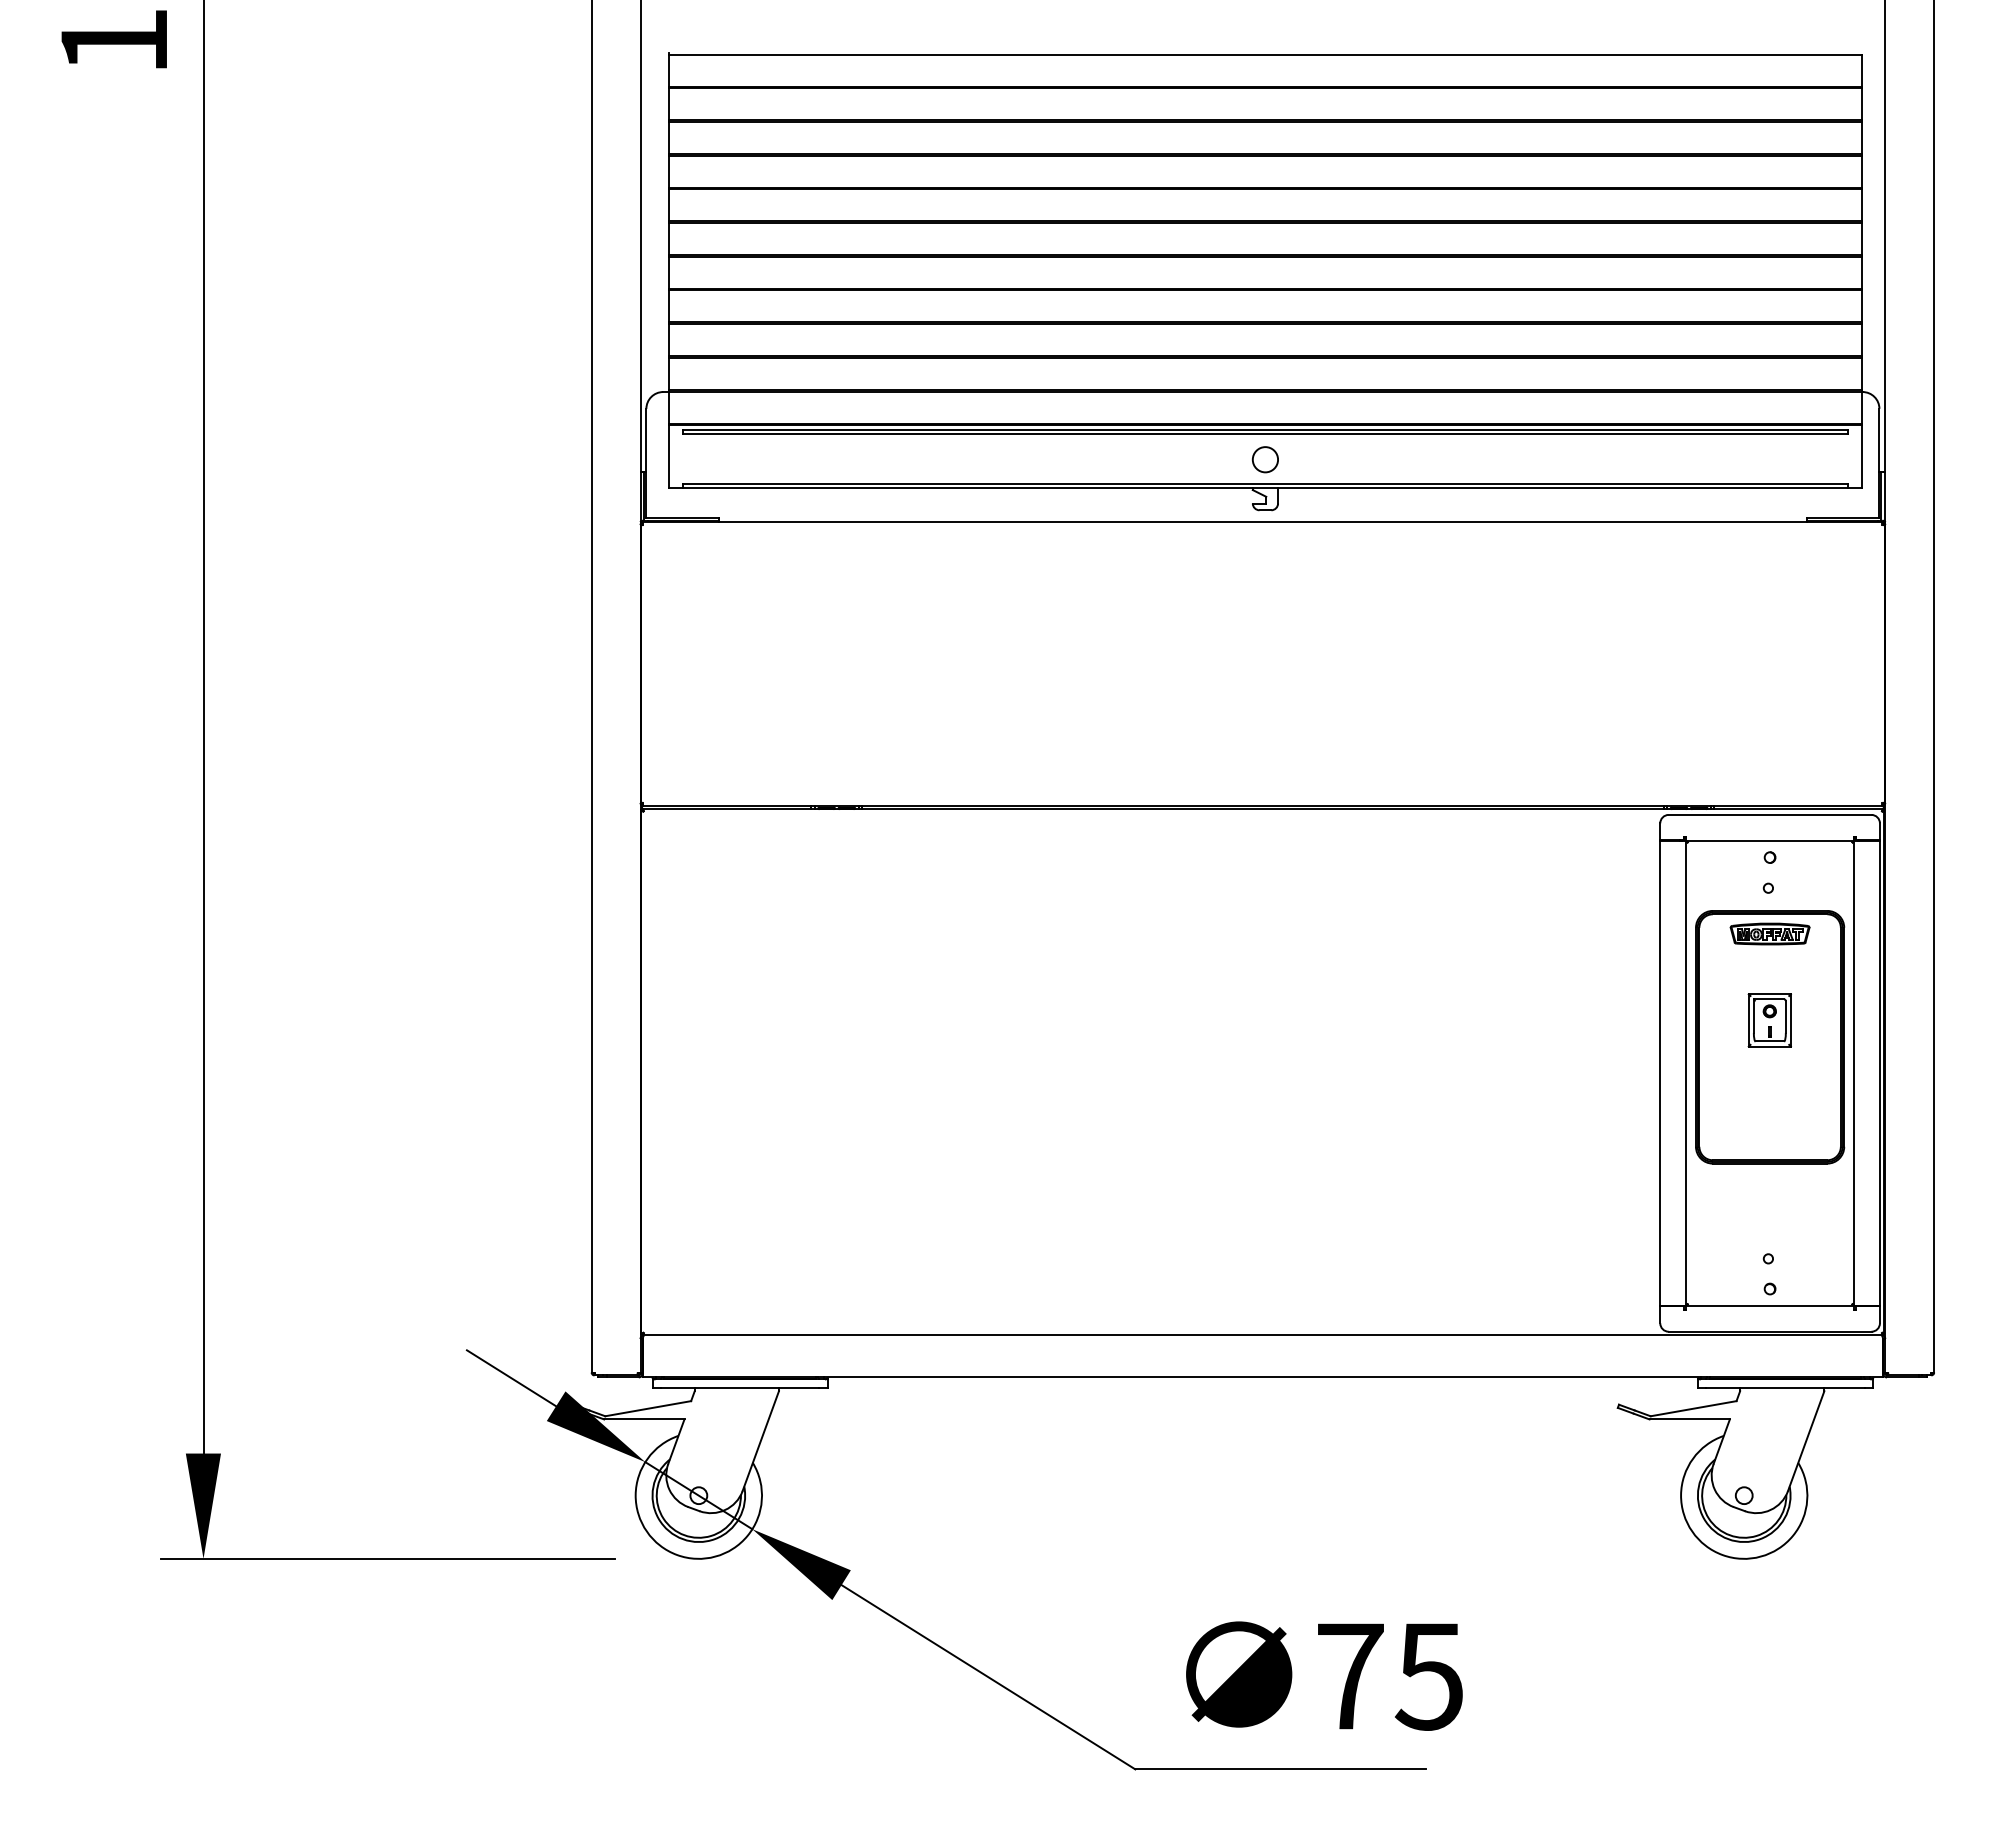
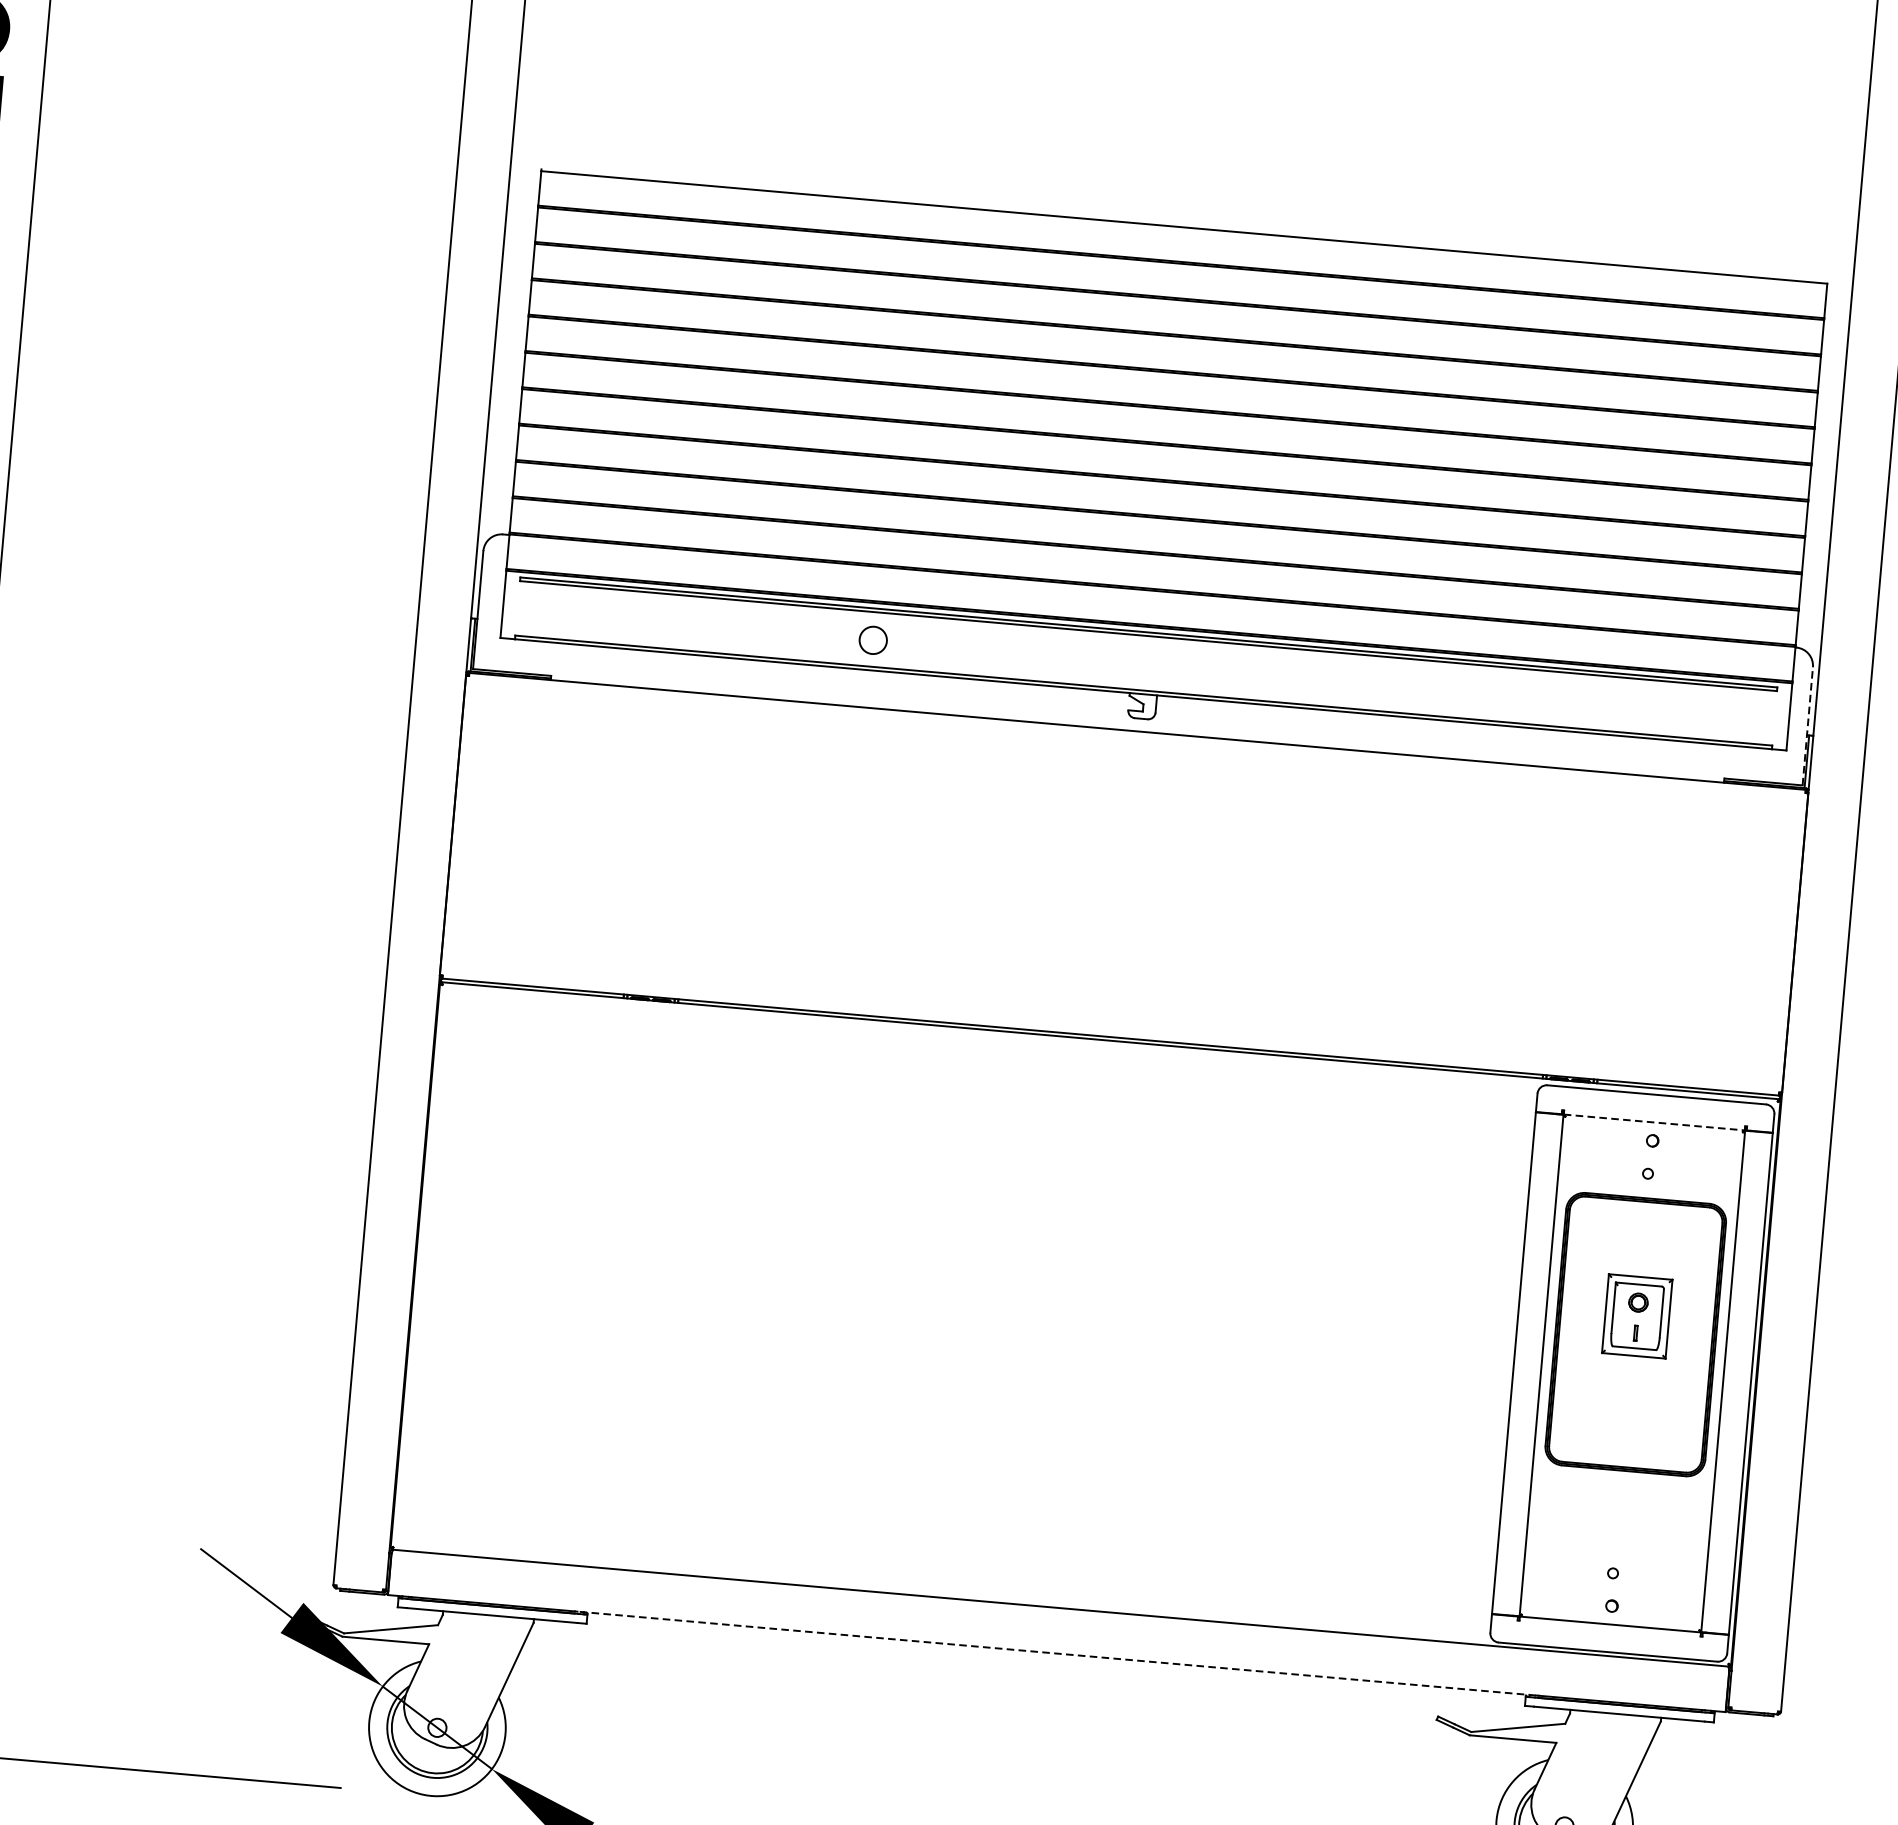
circle: (1264, 459) -> (872, 640), moved
line: (1879, 463) -> (1807, 726), solid -> dashed
line: (1770, 840) -> (1654, 1122), solid -> dashed
part: (1769, 933) -> (1644, 1222), removed
part: (1769, 1020) -> (1636, 1316), size x1.4
line: (1262, 1377) -> (1056, 1653), solid -> dashed

